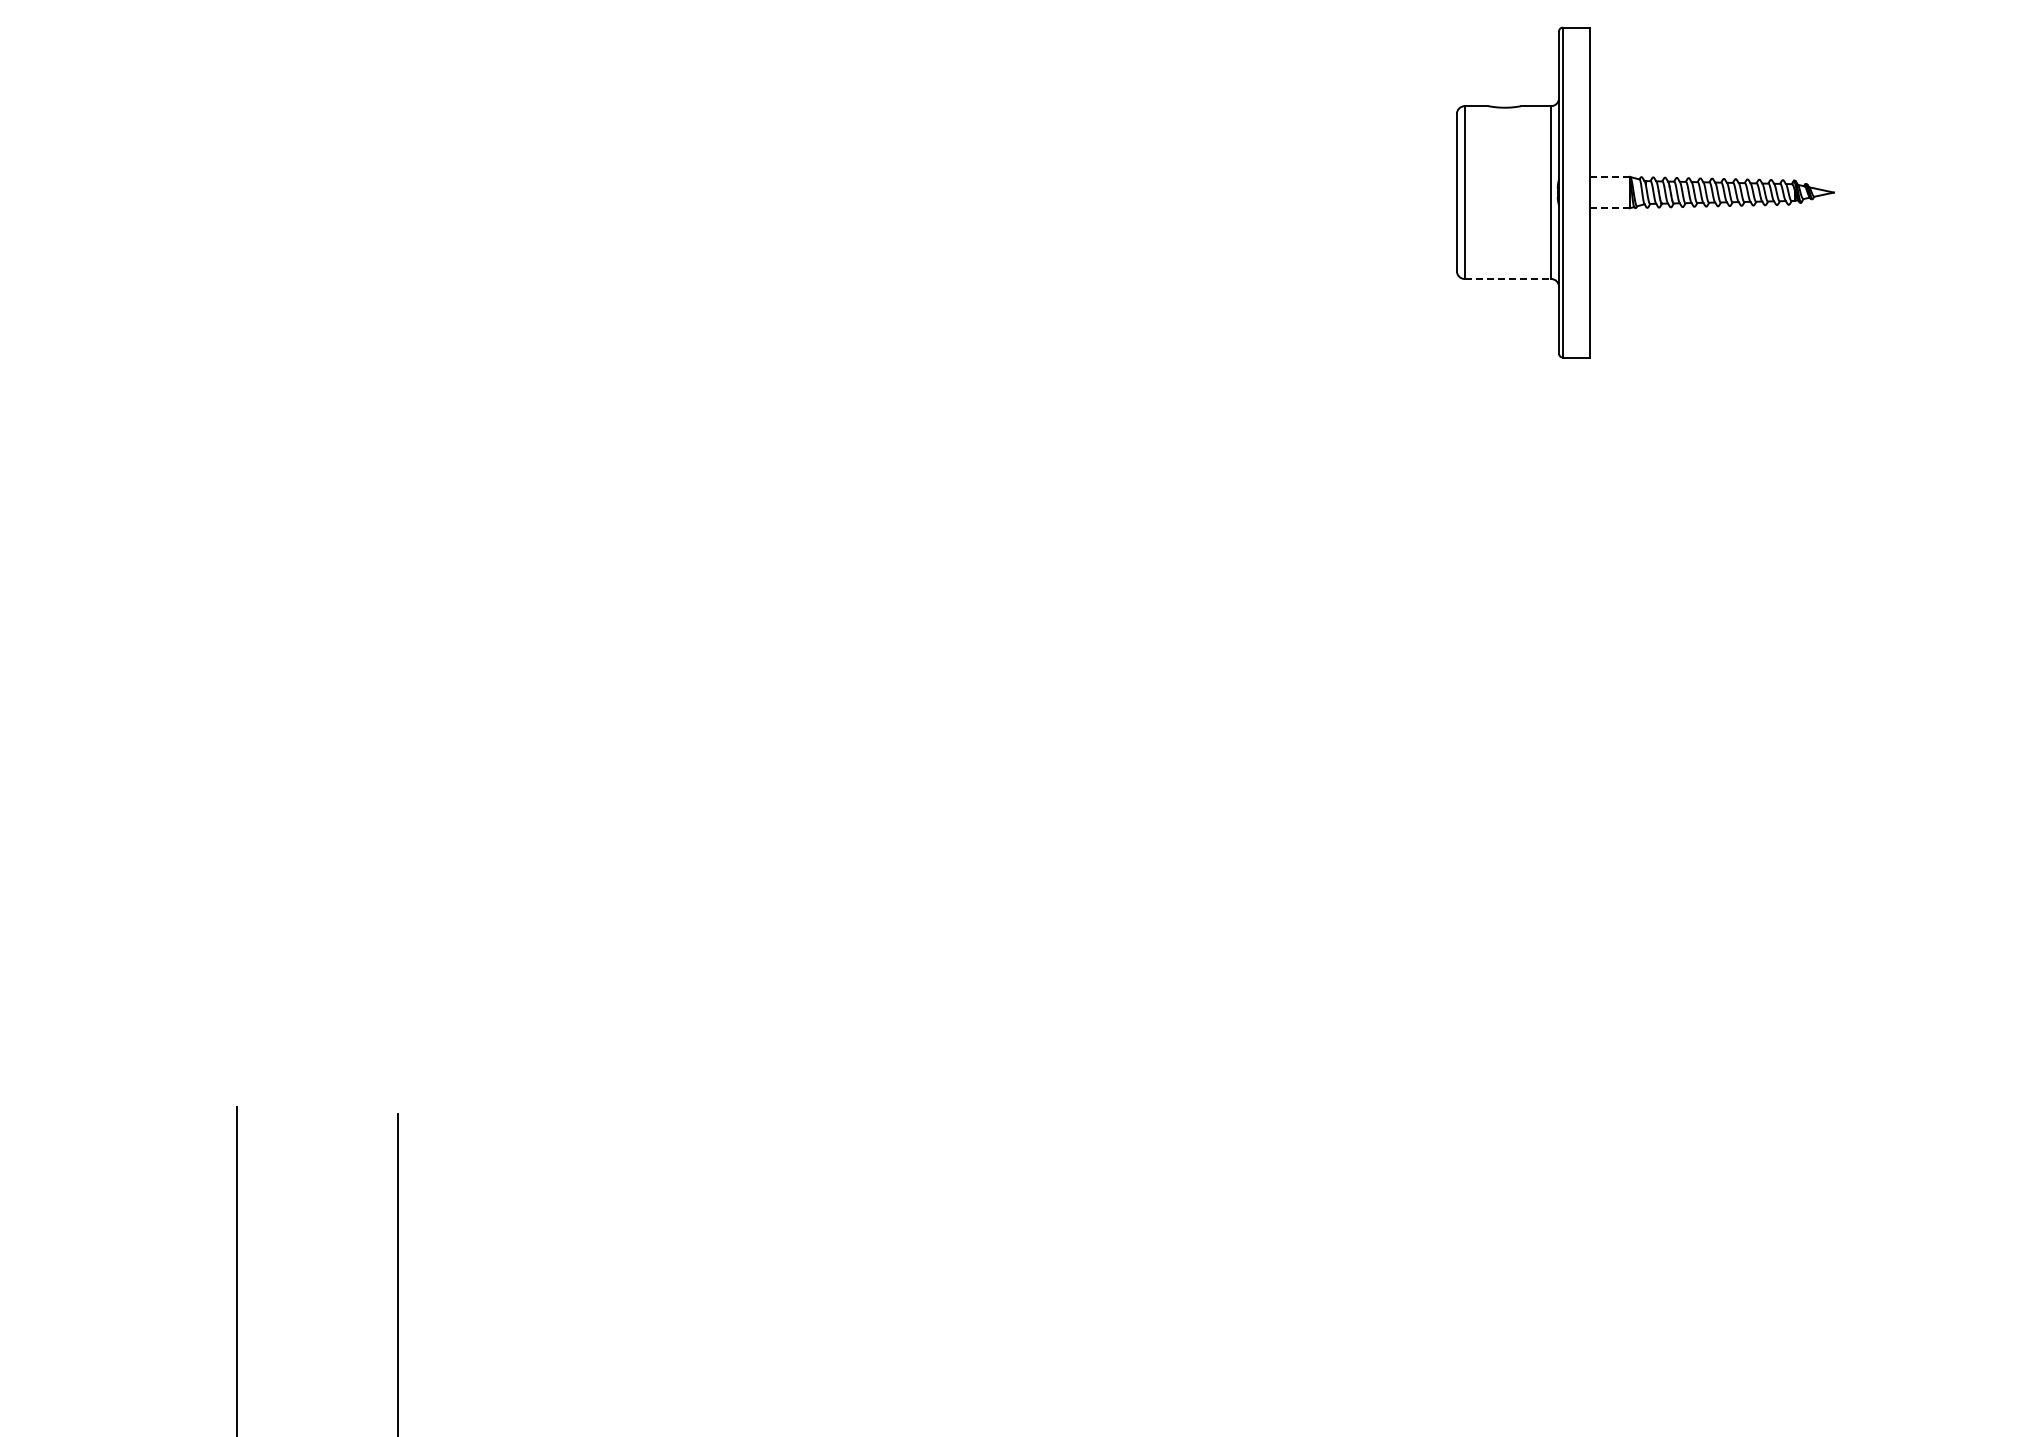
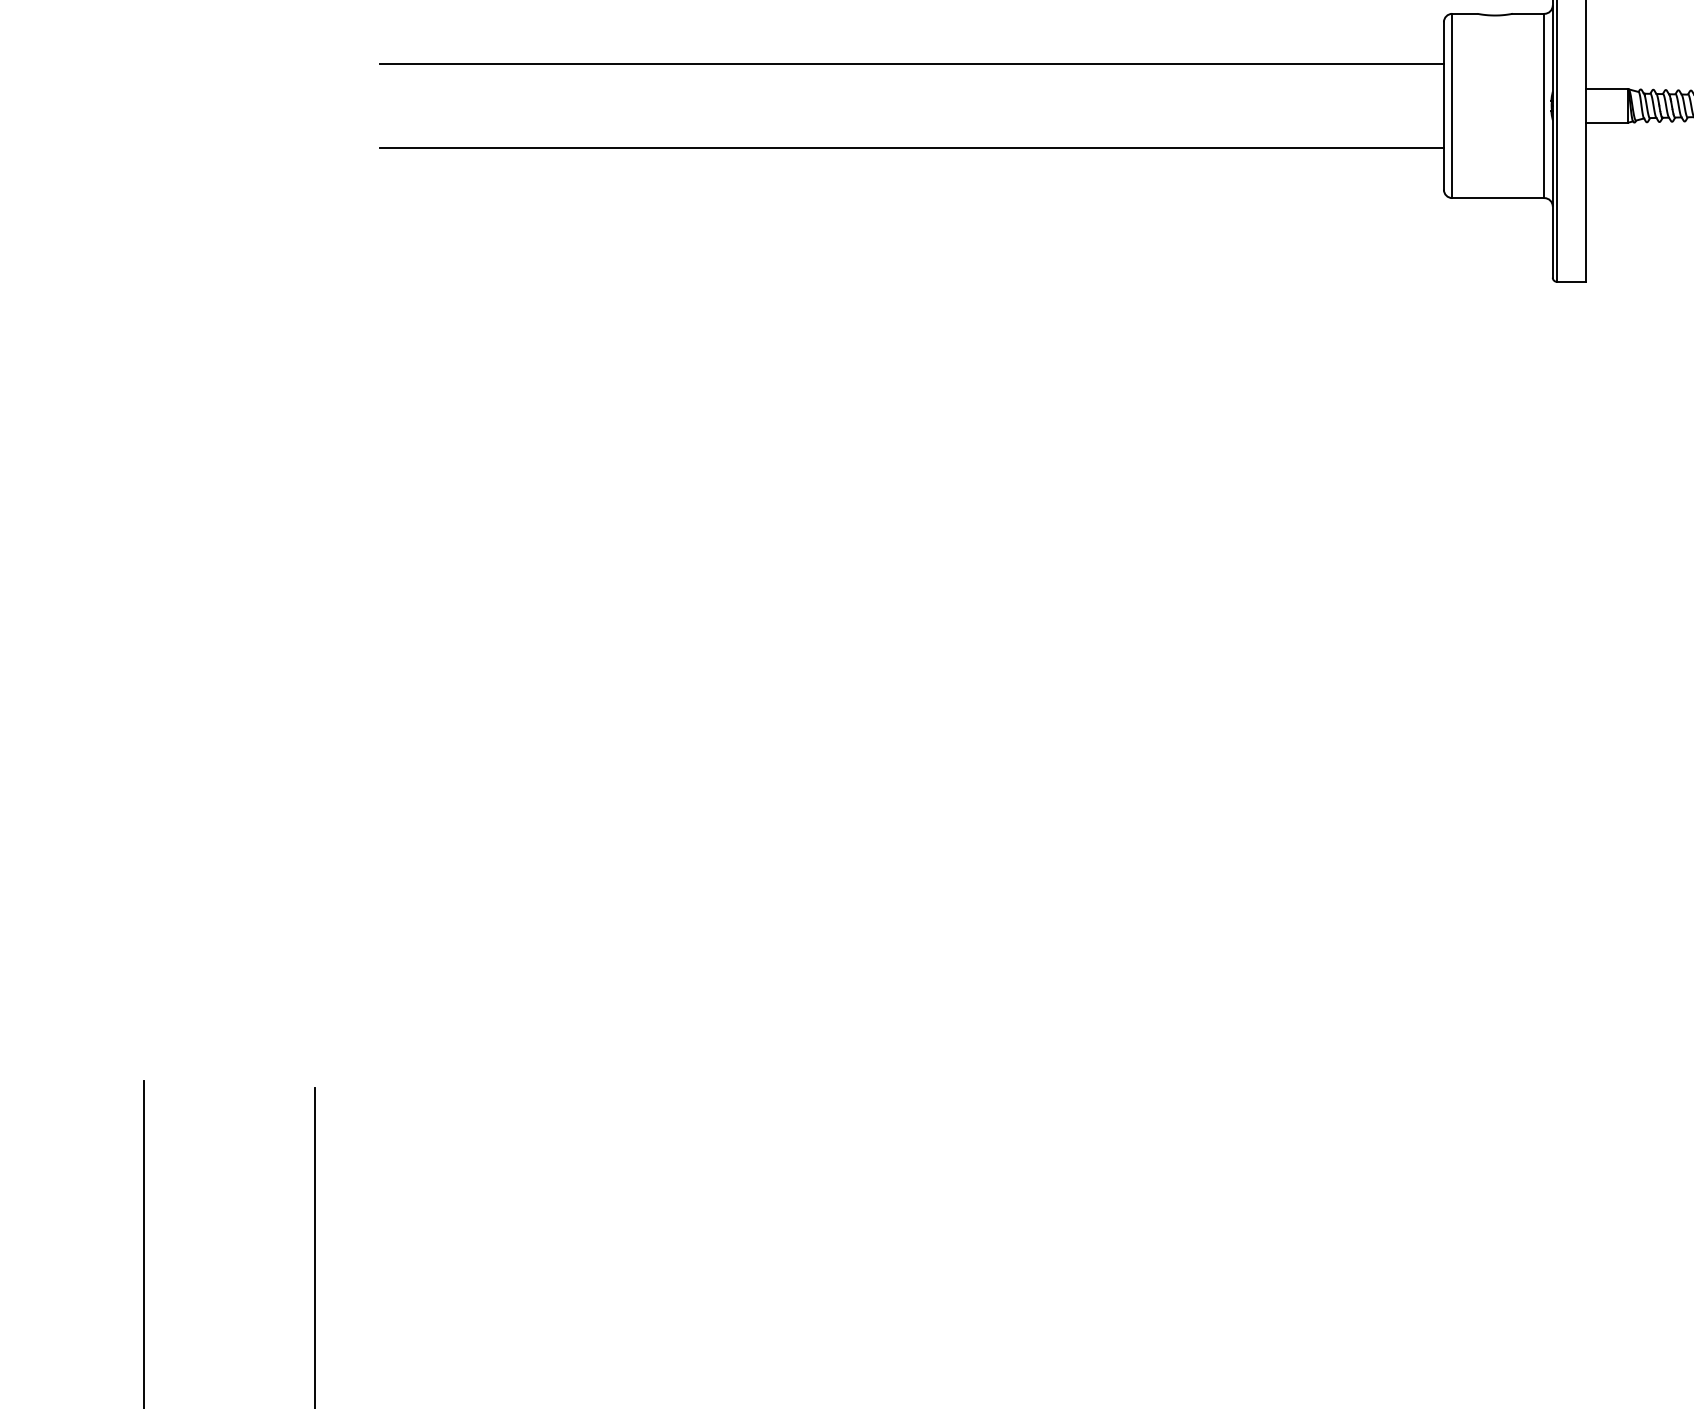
line: (957, 153) -> (911, 64), added
line: (1610, 176) -> (1607, 88), dashed -> solid
line: (1610, 208) -> (1607, 122), dashed -> solid
line: (957, 231) -> (911, 147), added
line: (1508, 279) -> (1498, 198), dashed -> solid

